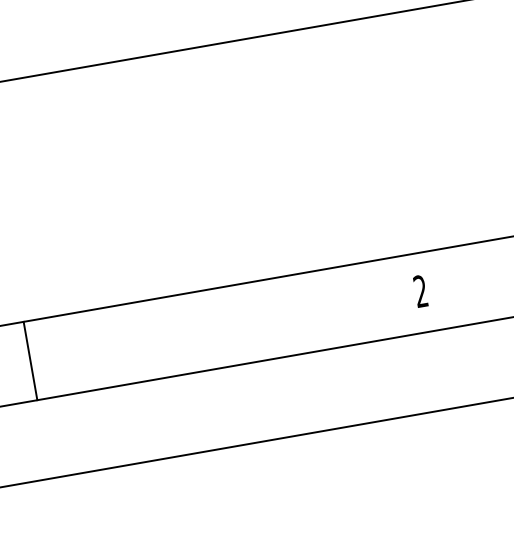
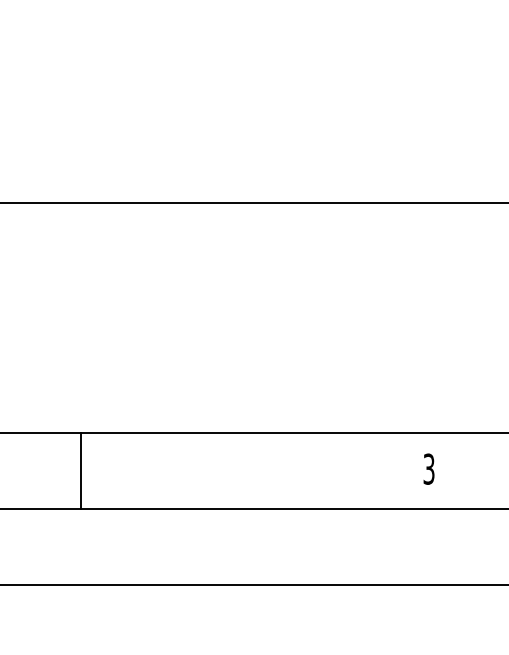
text: (420, 291) -> (428, 469), 2 -> 3
line: (30, 360) -> (80, 470), moved

